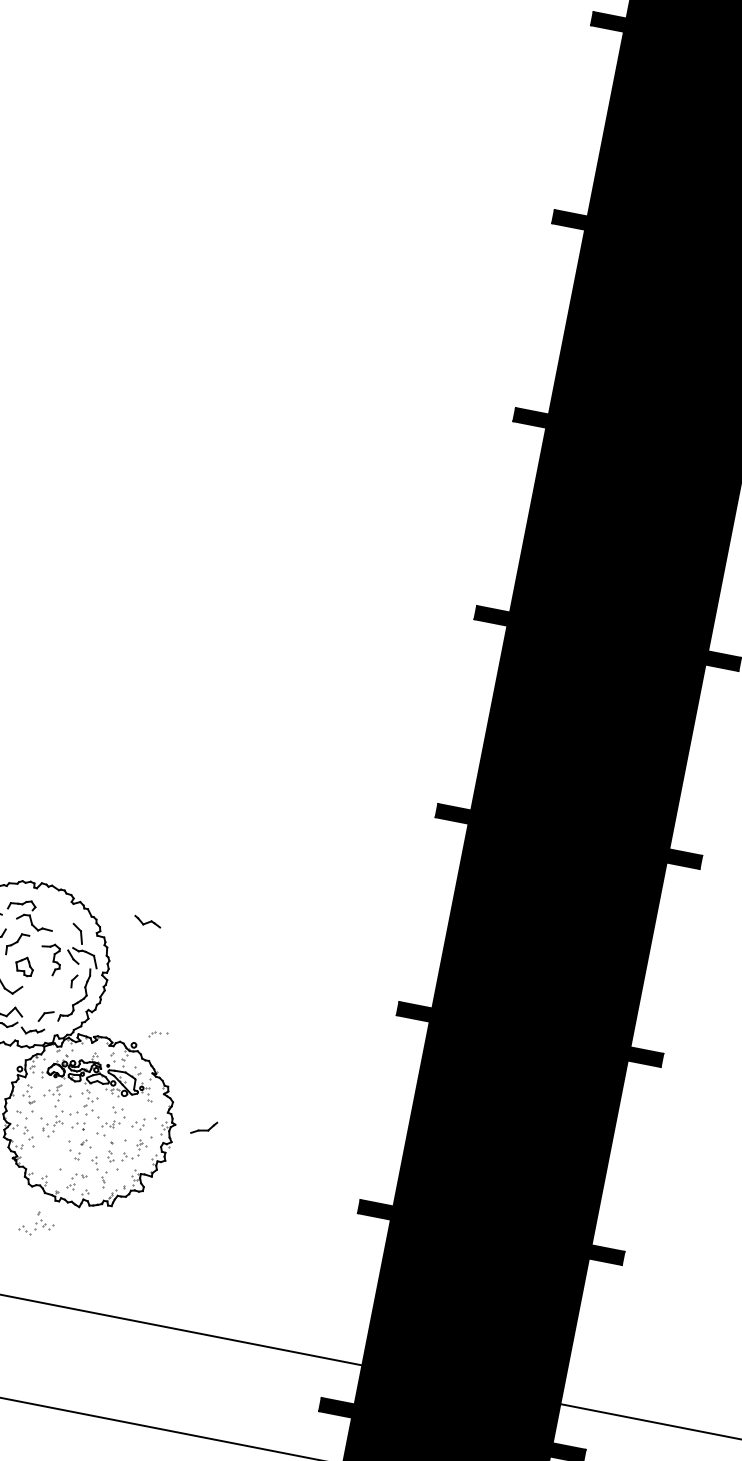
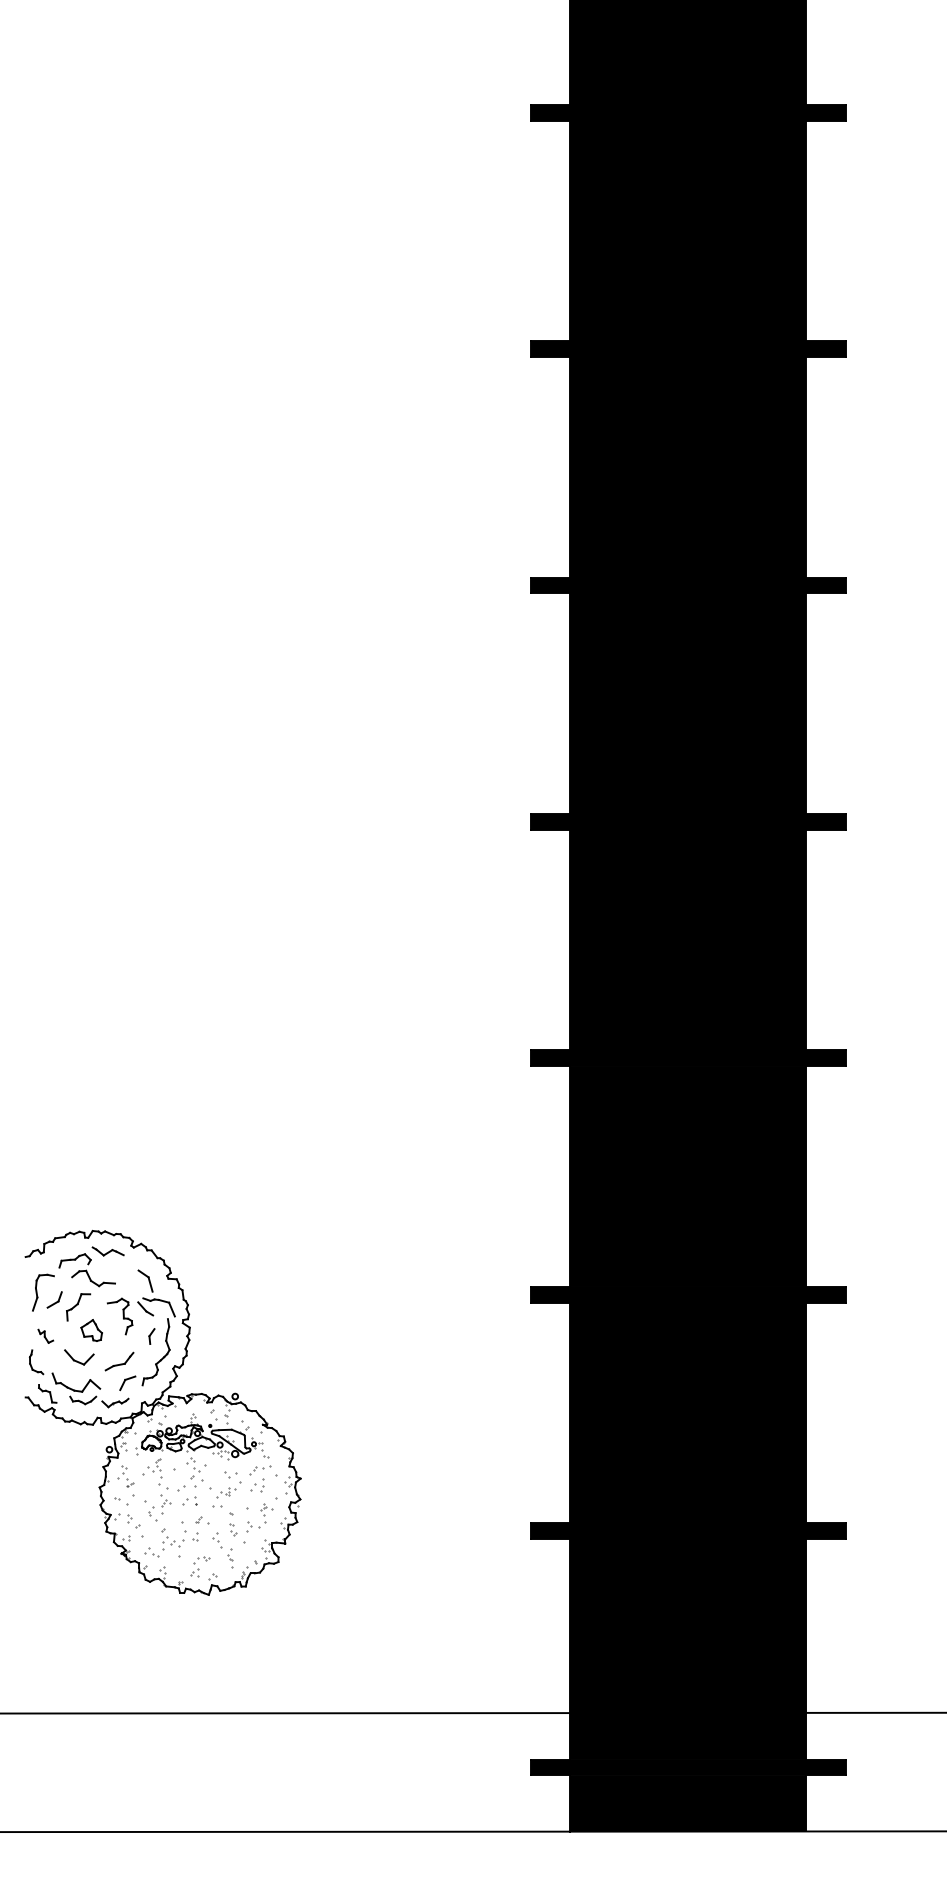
part: (147, 921) -> (107, 1251), moved
part: (157, 1035) -> (260, 1470), moved
part: (204, 1127) -> (119, 1361), moved
part: (37, 1223) -> (164, 1542), moved

